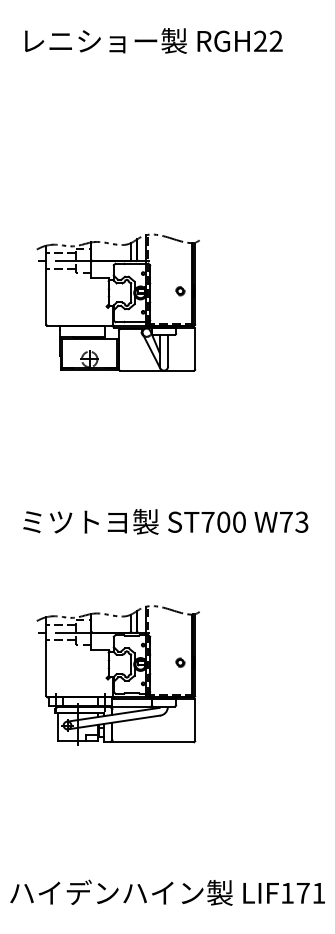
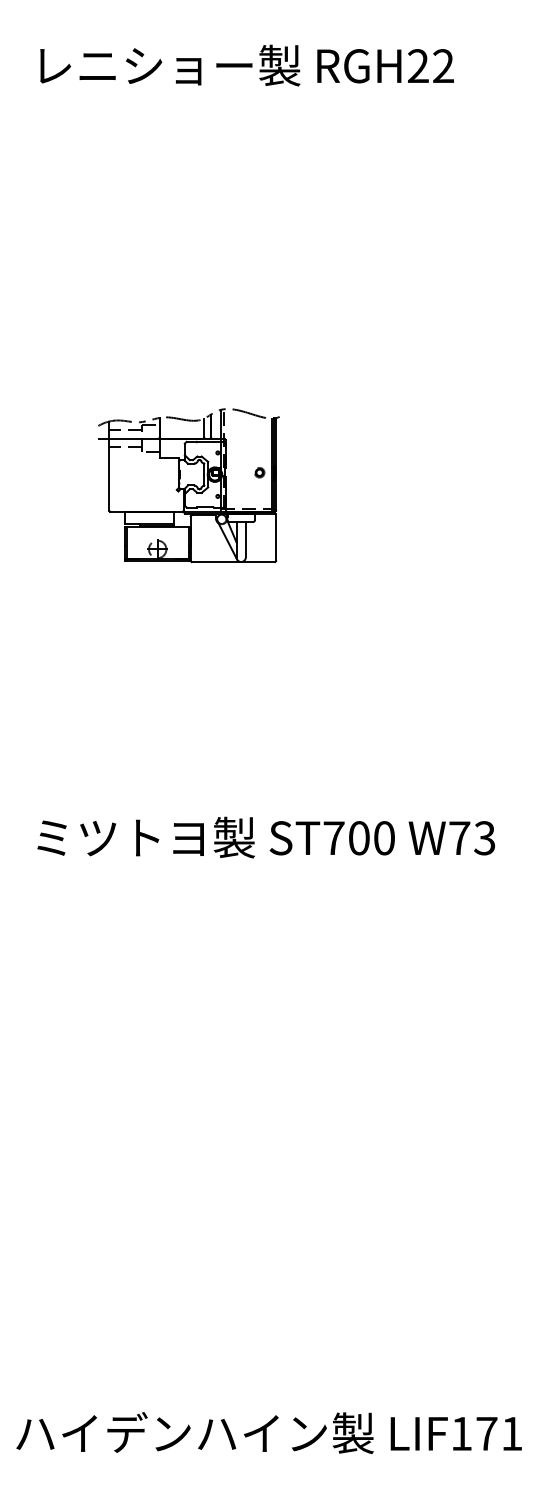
part: (117, 302) -> (188, 485), size x0.7
part: (117, 675) -> (188, 1084), removed

